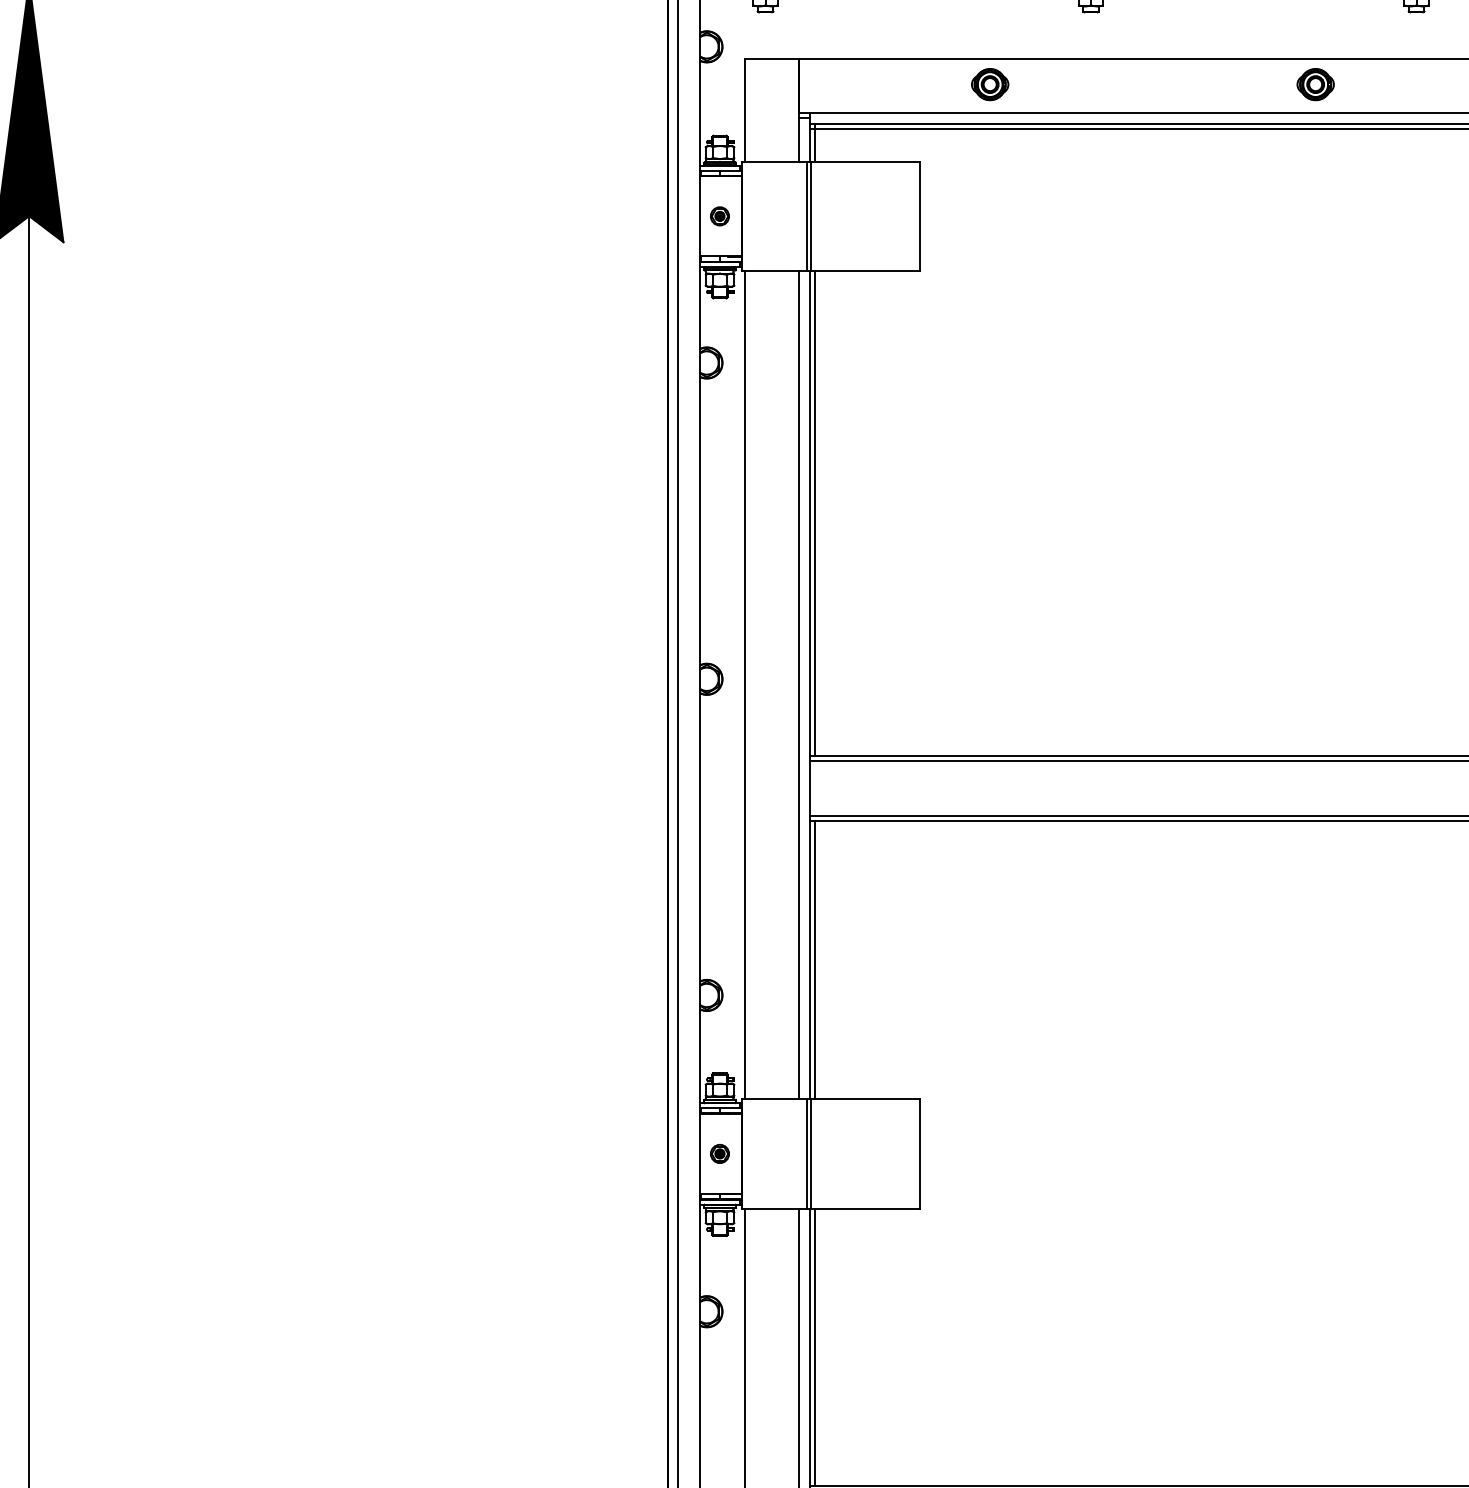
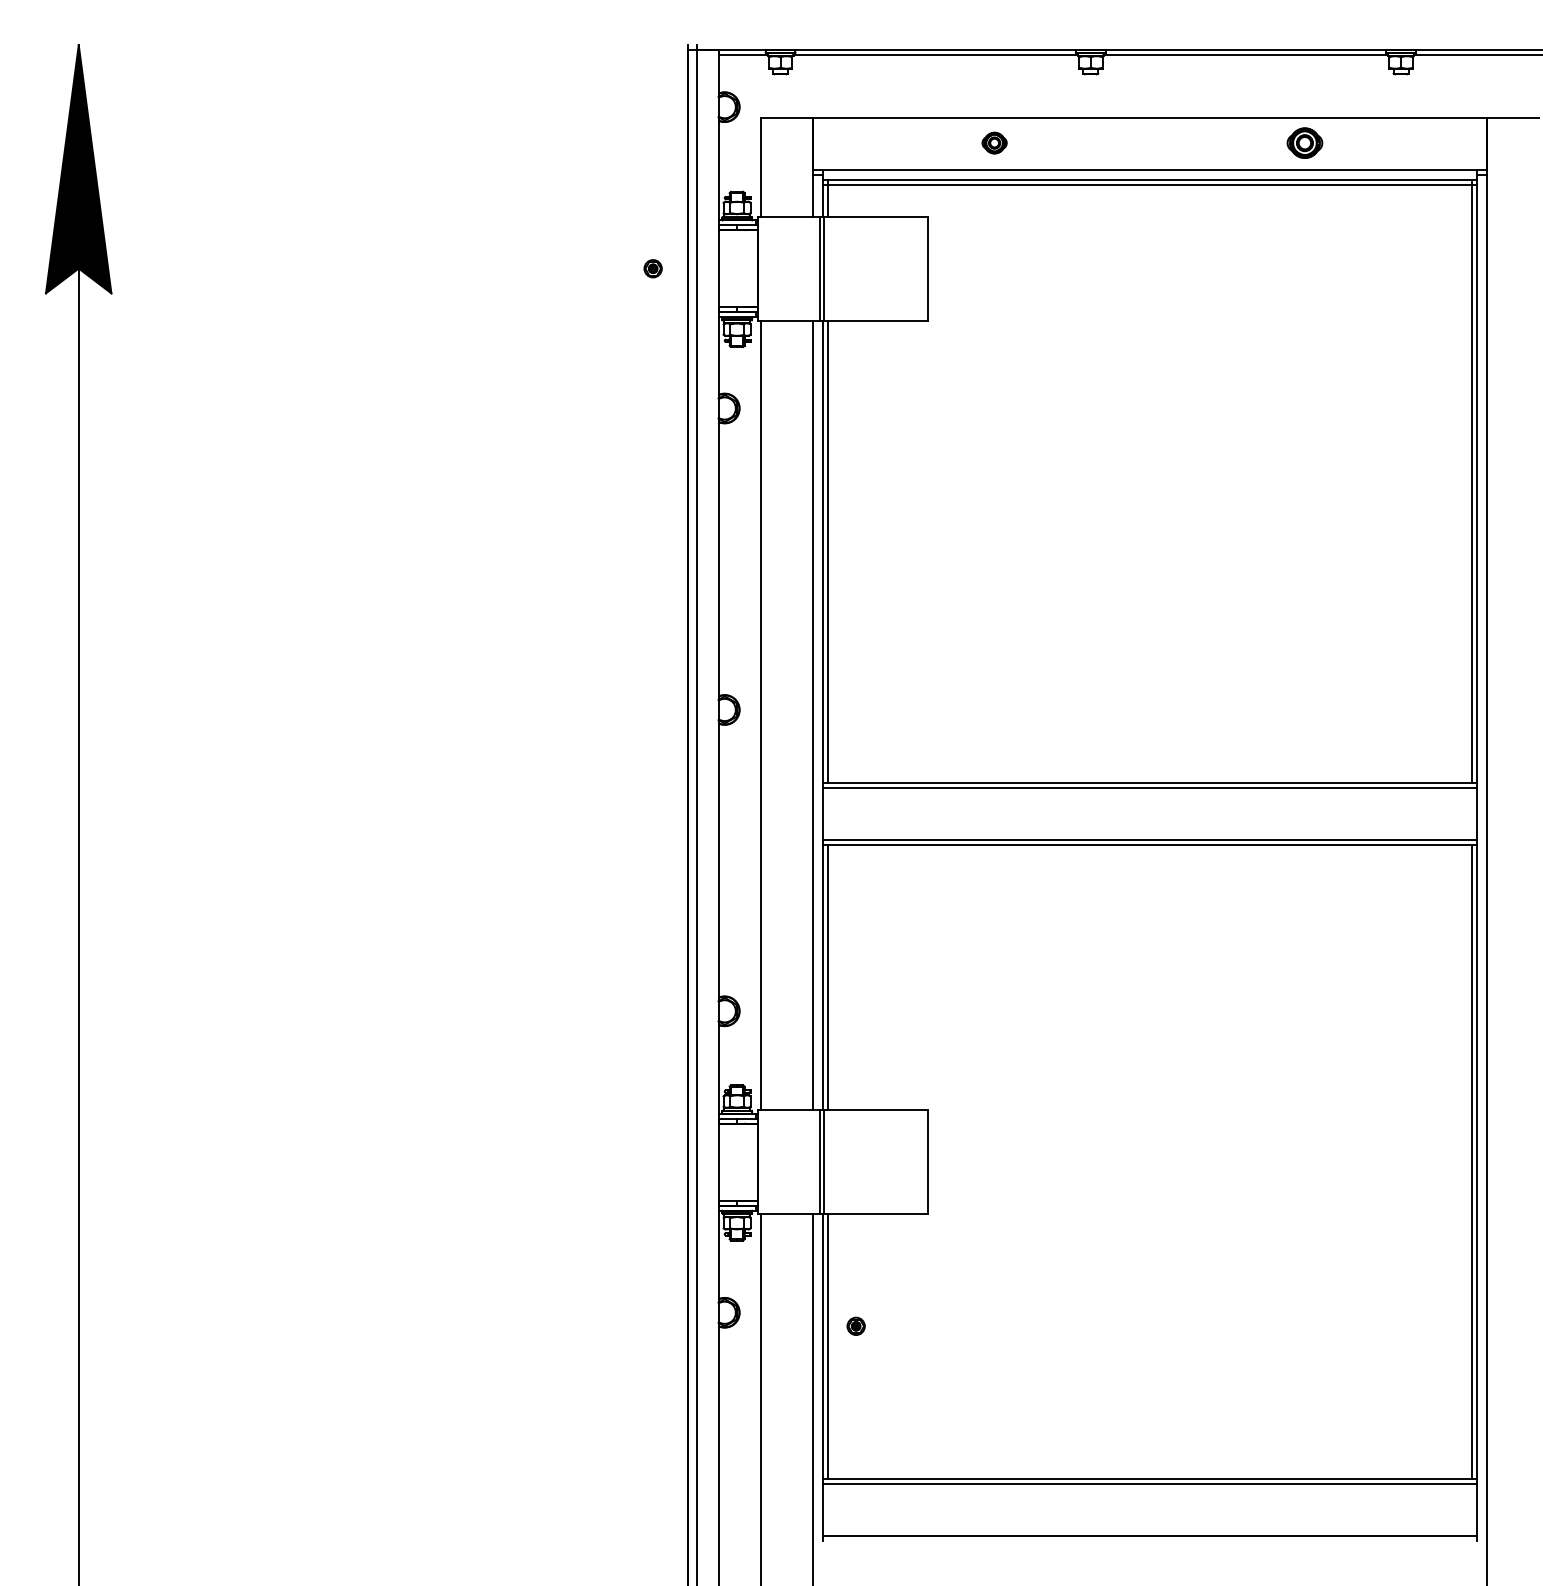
part: (989, 83) -> (994, 142), size x0.7
part: (719, 216) -> (652, 268), moved
part: (719, 1153) -> (855, 1325), moved

